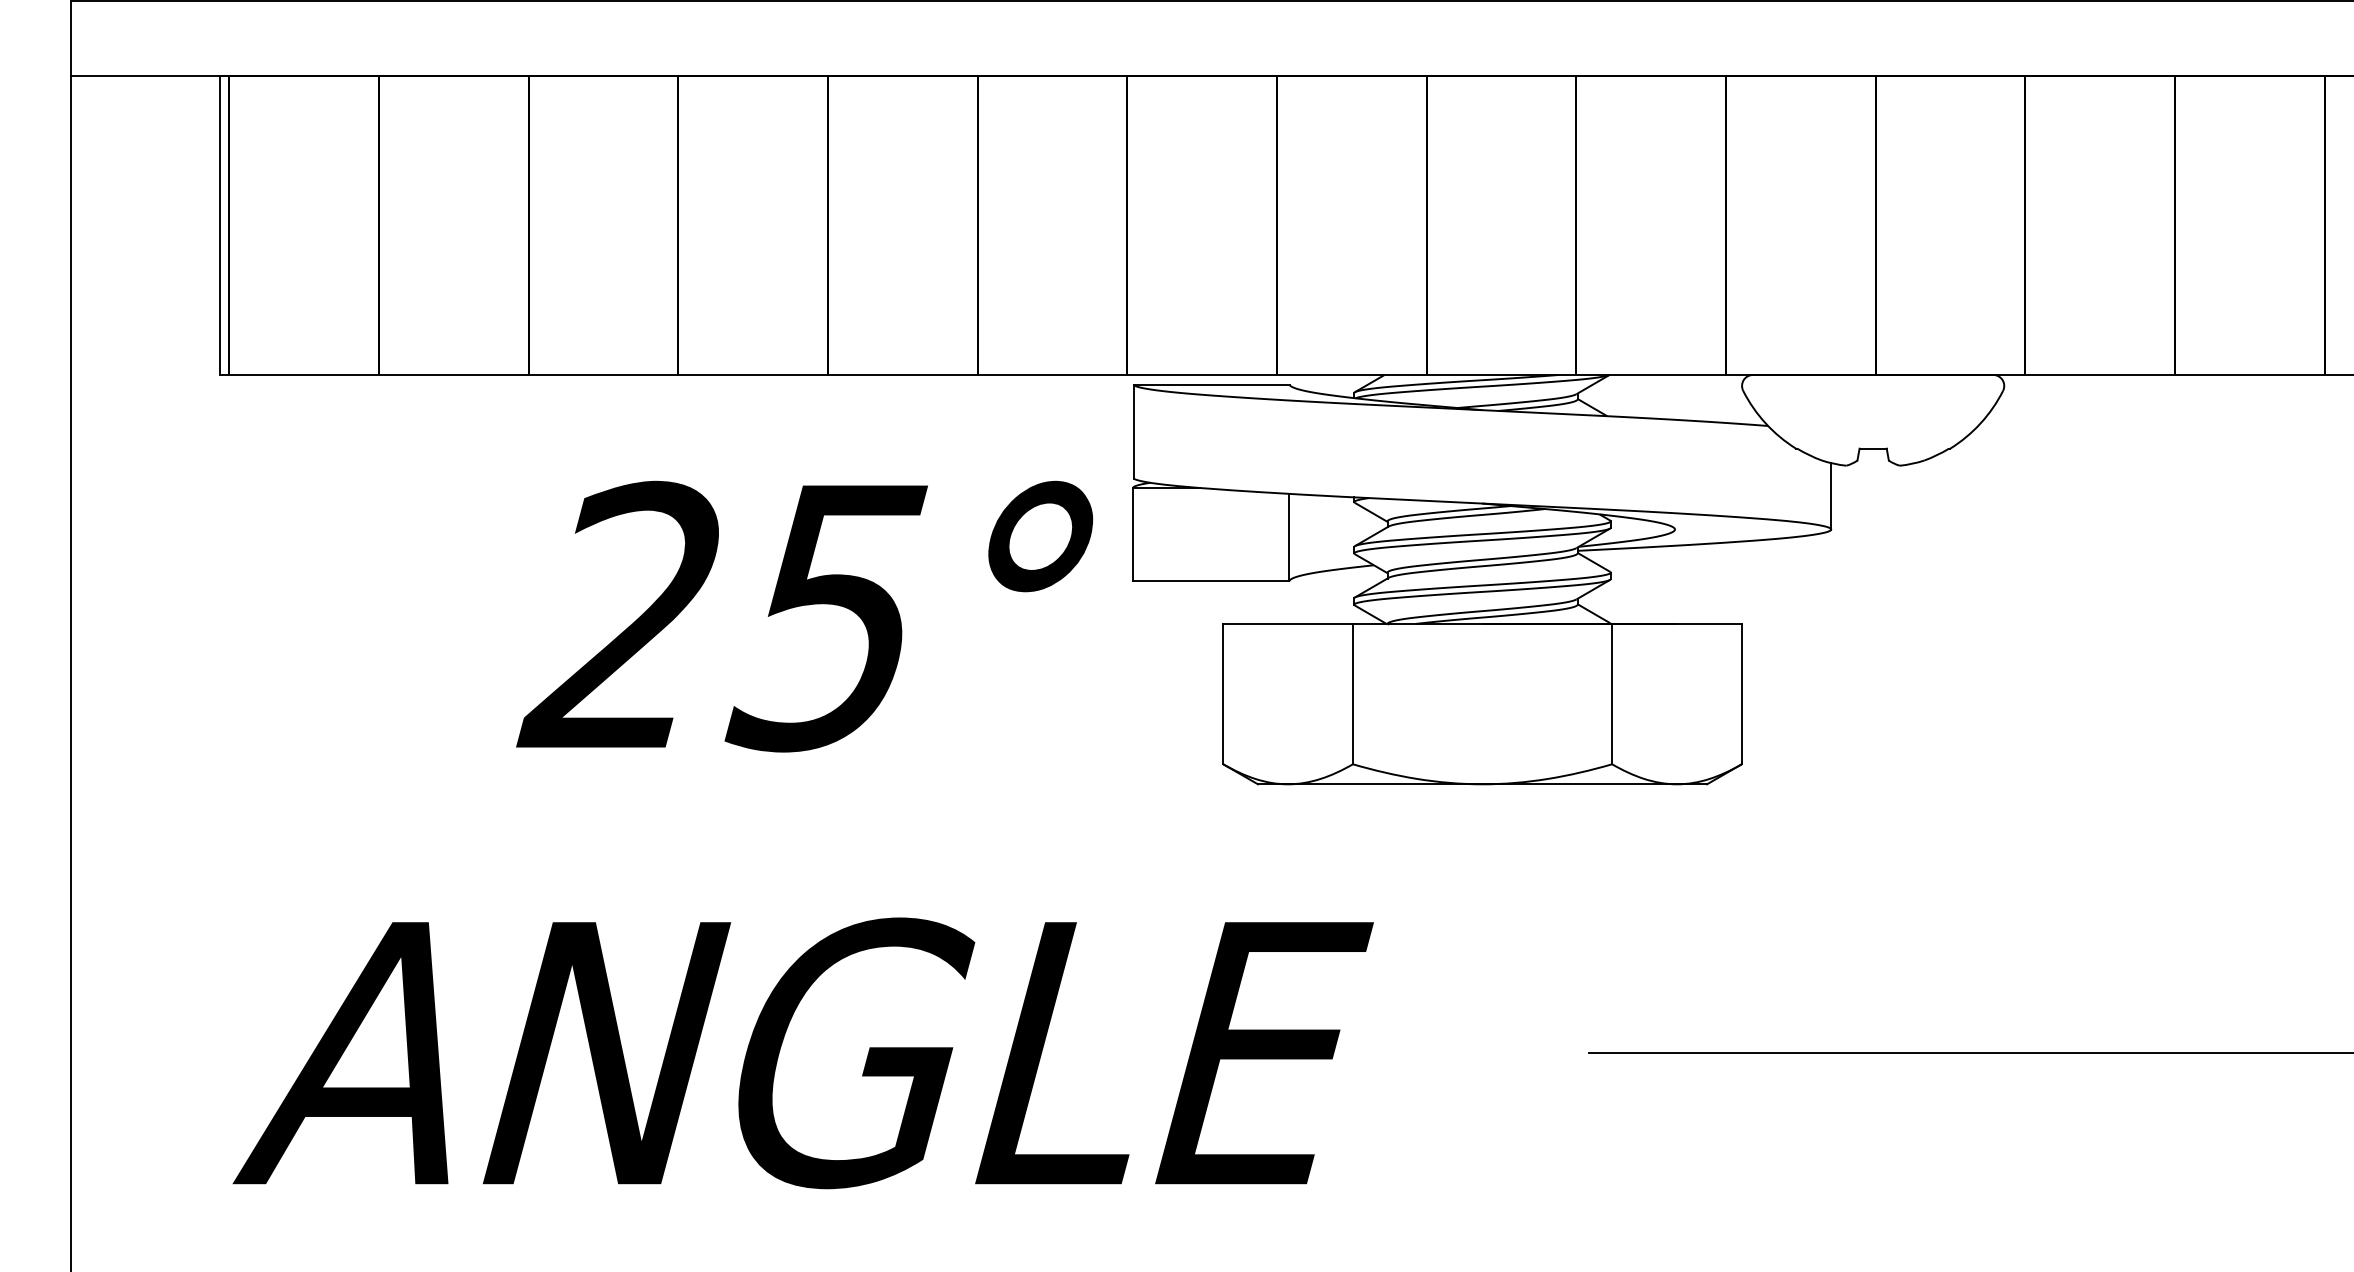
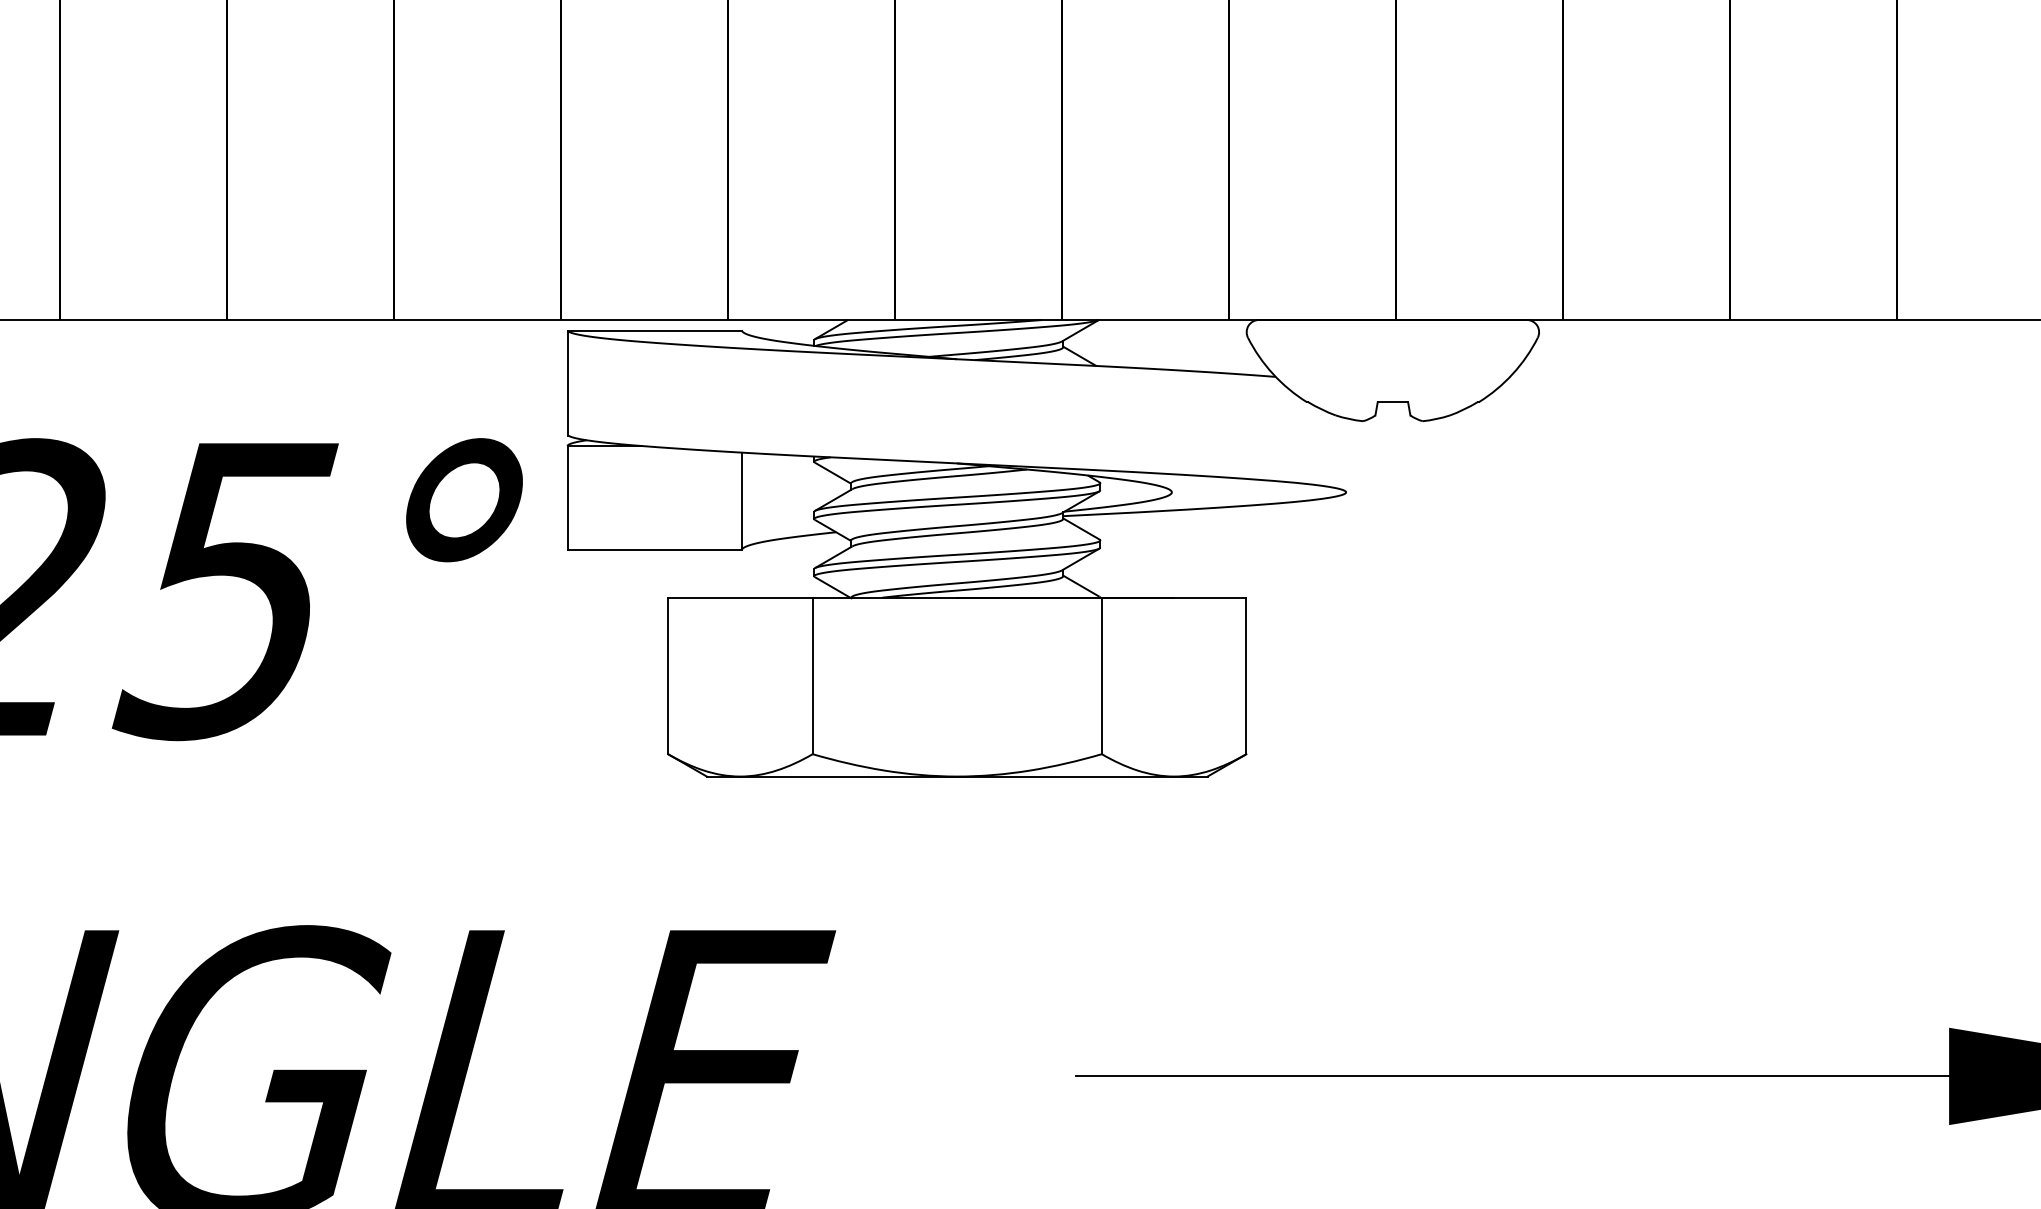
line: (1831, 496) -> (1346, 455), removed

